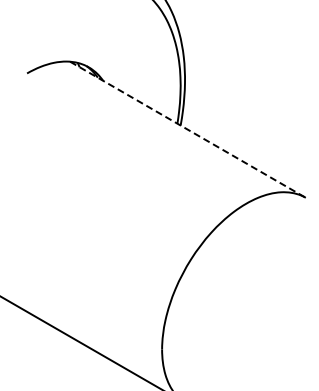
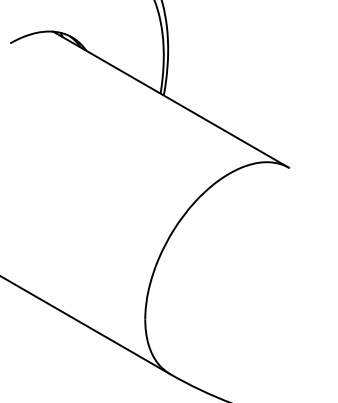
line: (188, 130) -> (171, 100), dashed -> solid

